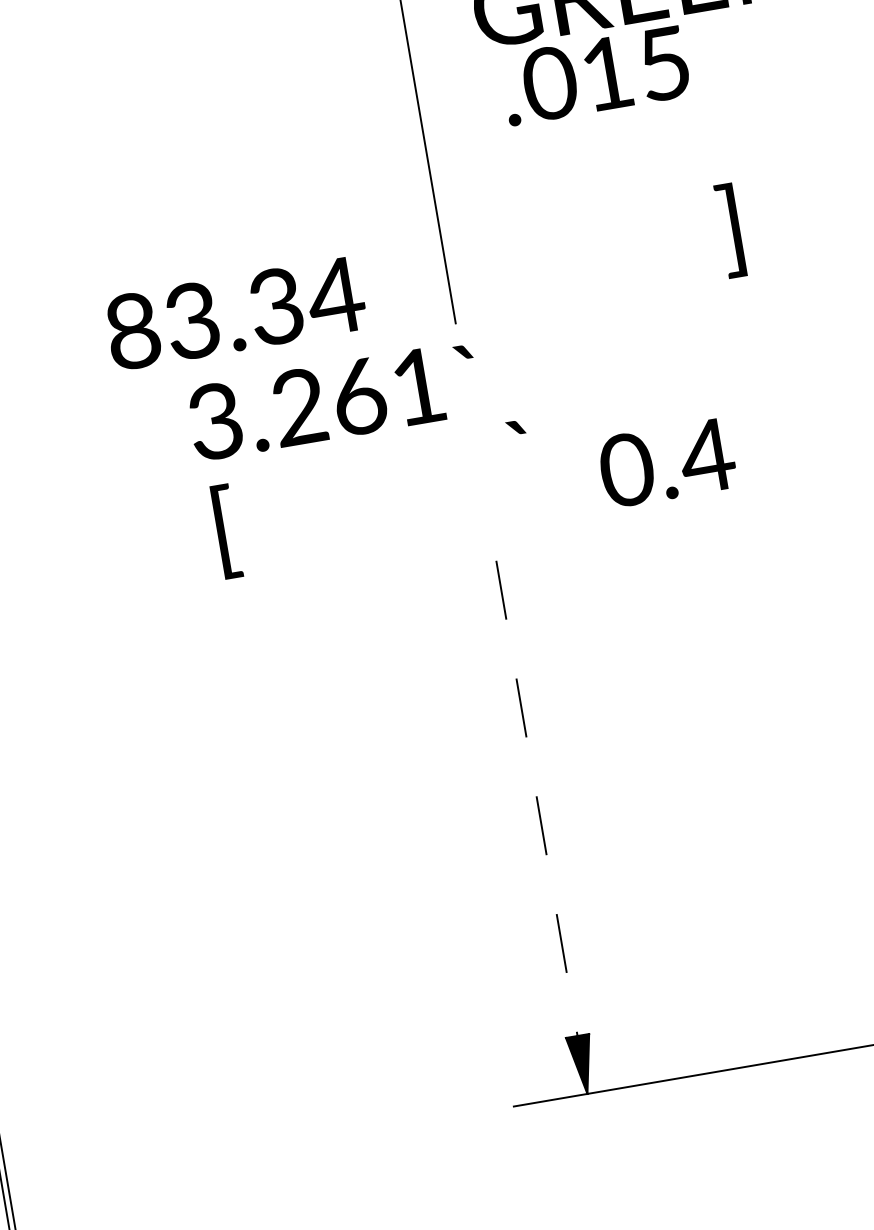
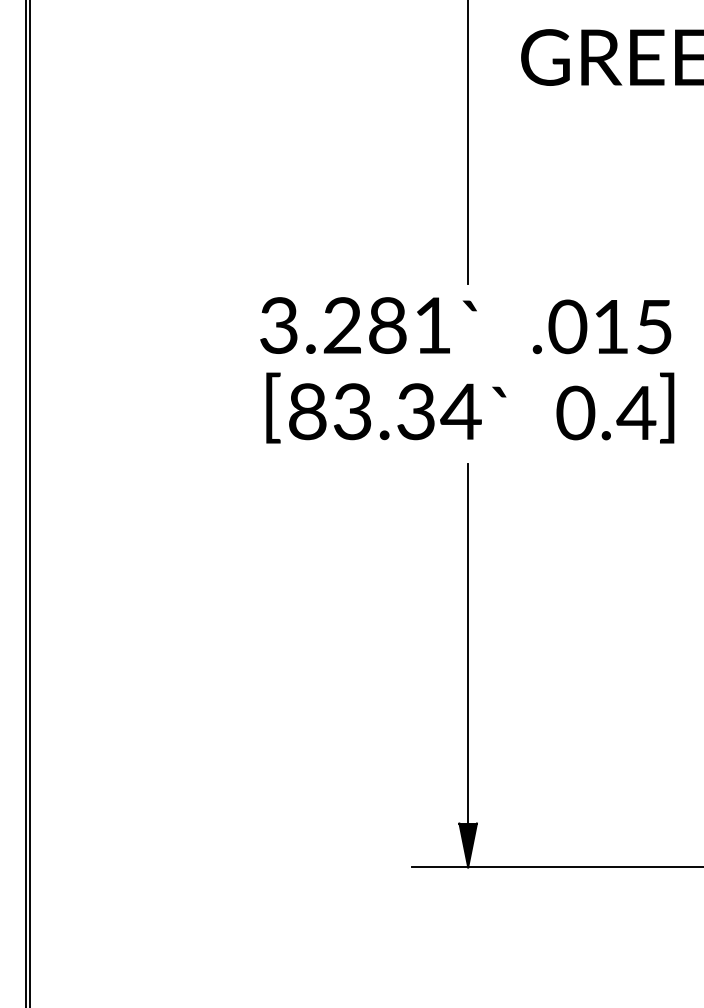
text: (594, 75) -> (601, 326), moved
text: (730, 229) -> (667, 407), moved
text: (235, 313) -> (385, 411), moved
text: (358, 396) -> (387, 325), 3.261 -> 3.281
text: (515, 426) -> (499, 391), moved
line: (537, 798) -> (468, 643), dashed -> solid

